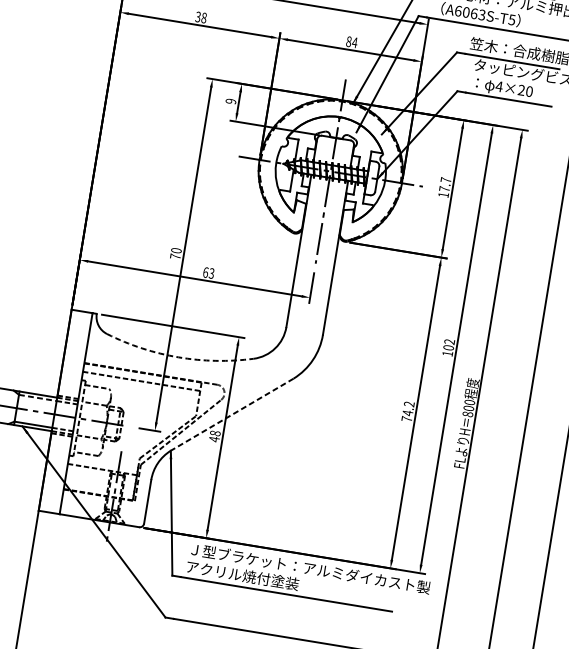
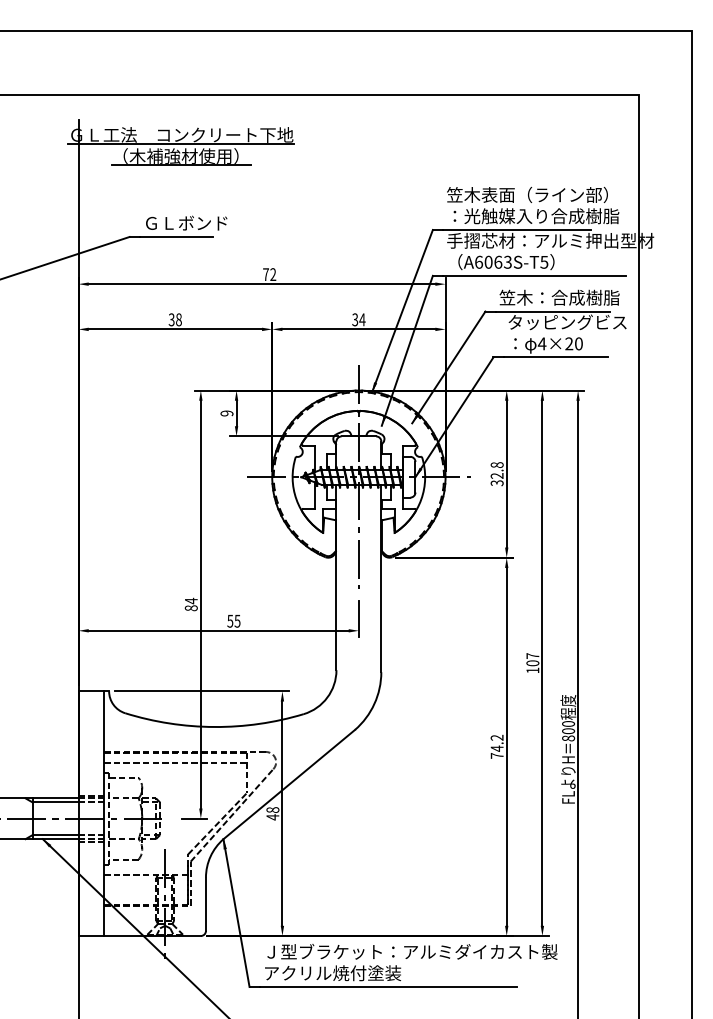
text: (349, 41) -> (355, 319), 84 -> 34
text: (444, 187) -> (496, 474), 17.7 -> 32.8
text: (175, 253) -> (190, 604), 70 -> 84
text: (208, 272) -> (233, 620), 63 -> 55
text: (449, 342) -> (532, 656), 102 -> 107
arc: (178, 357) -> (214, 727), dashed -> solid
line: (37, 397) -> (55, 802), dashed -> solid
line: (232, 414) -> (289, 784), dashed -> solid

